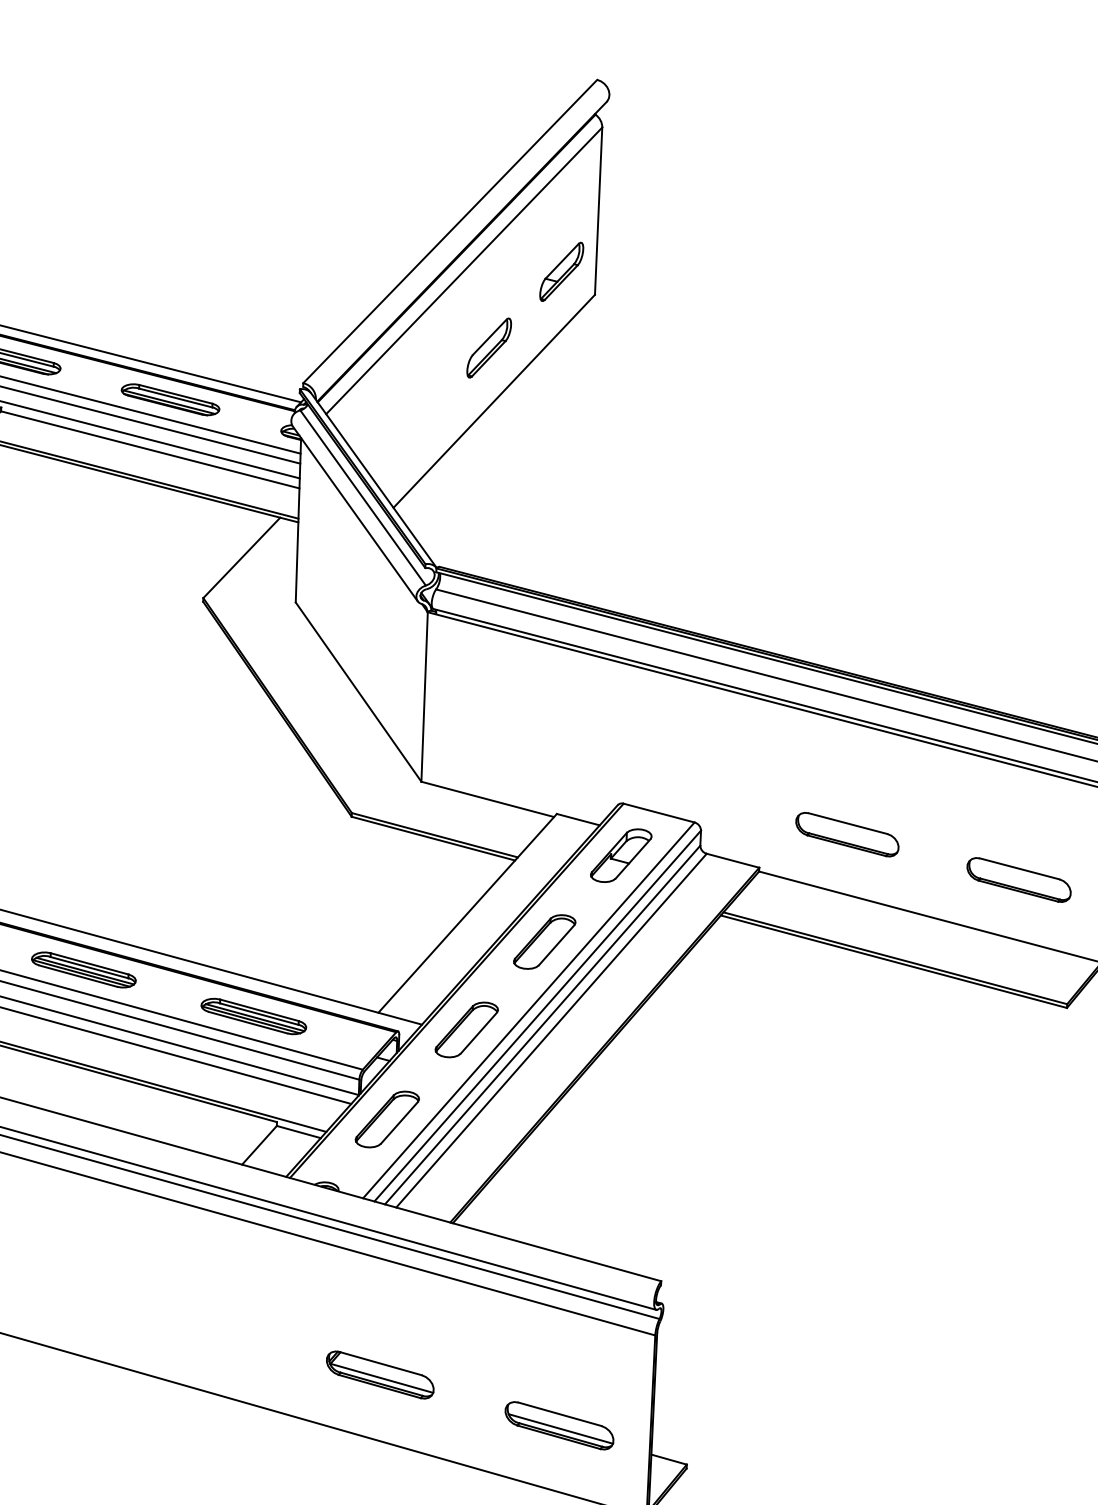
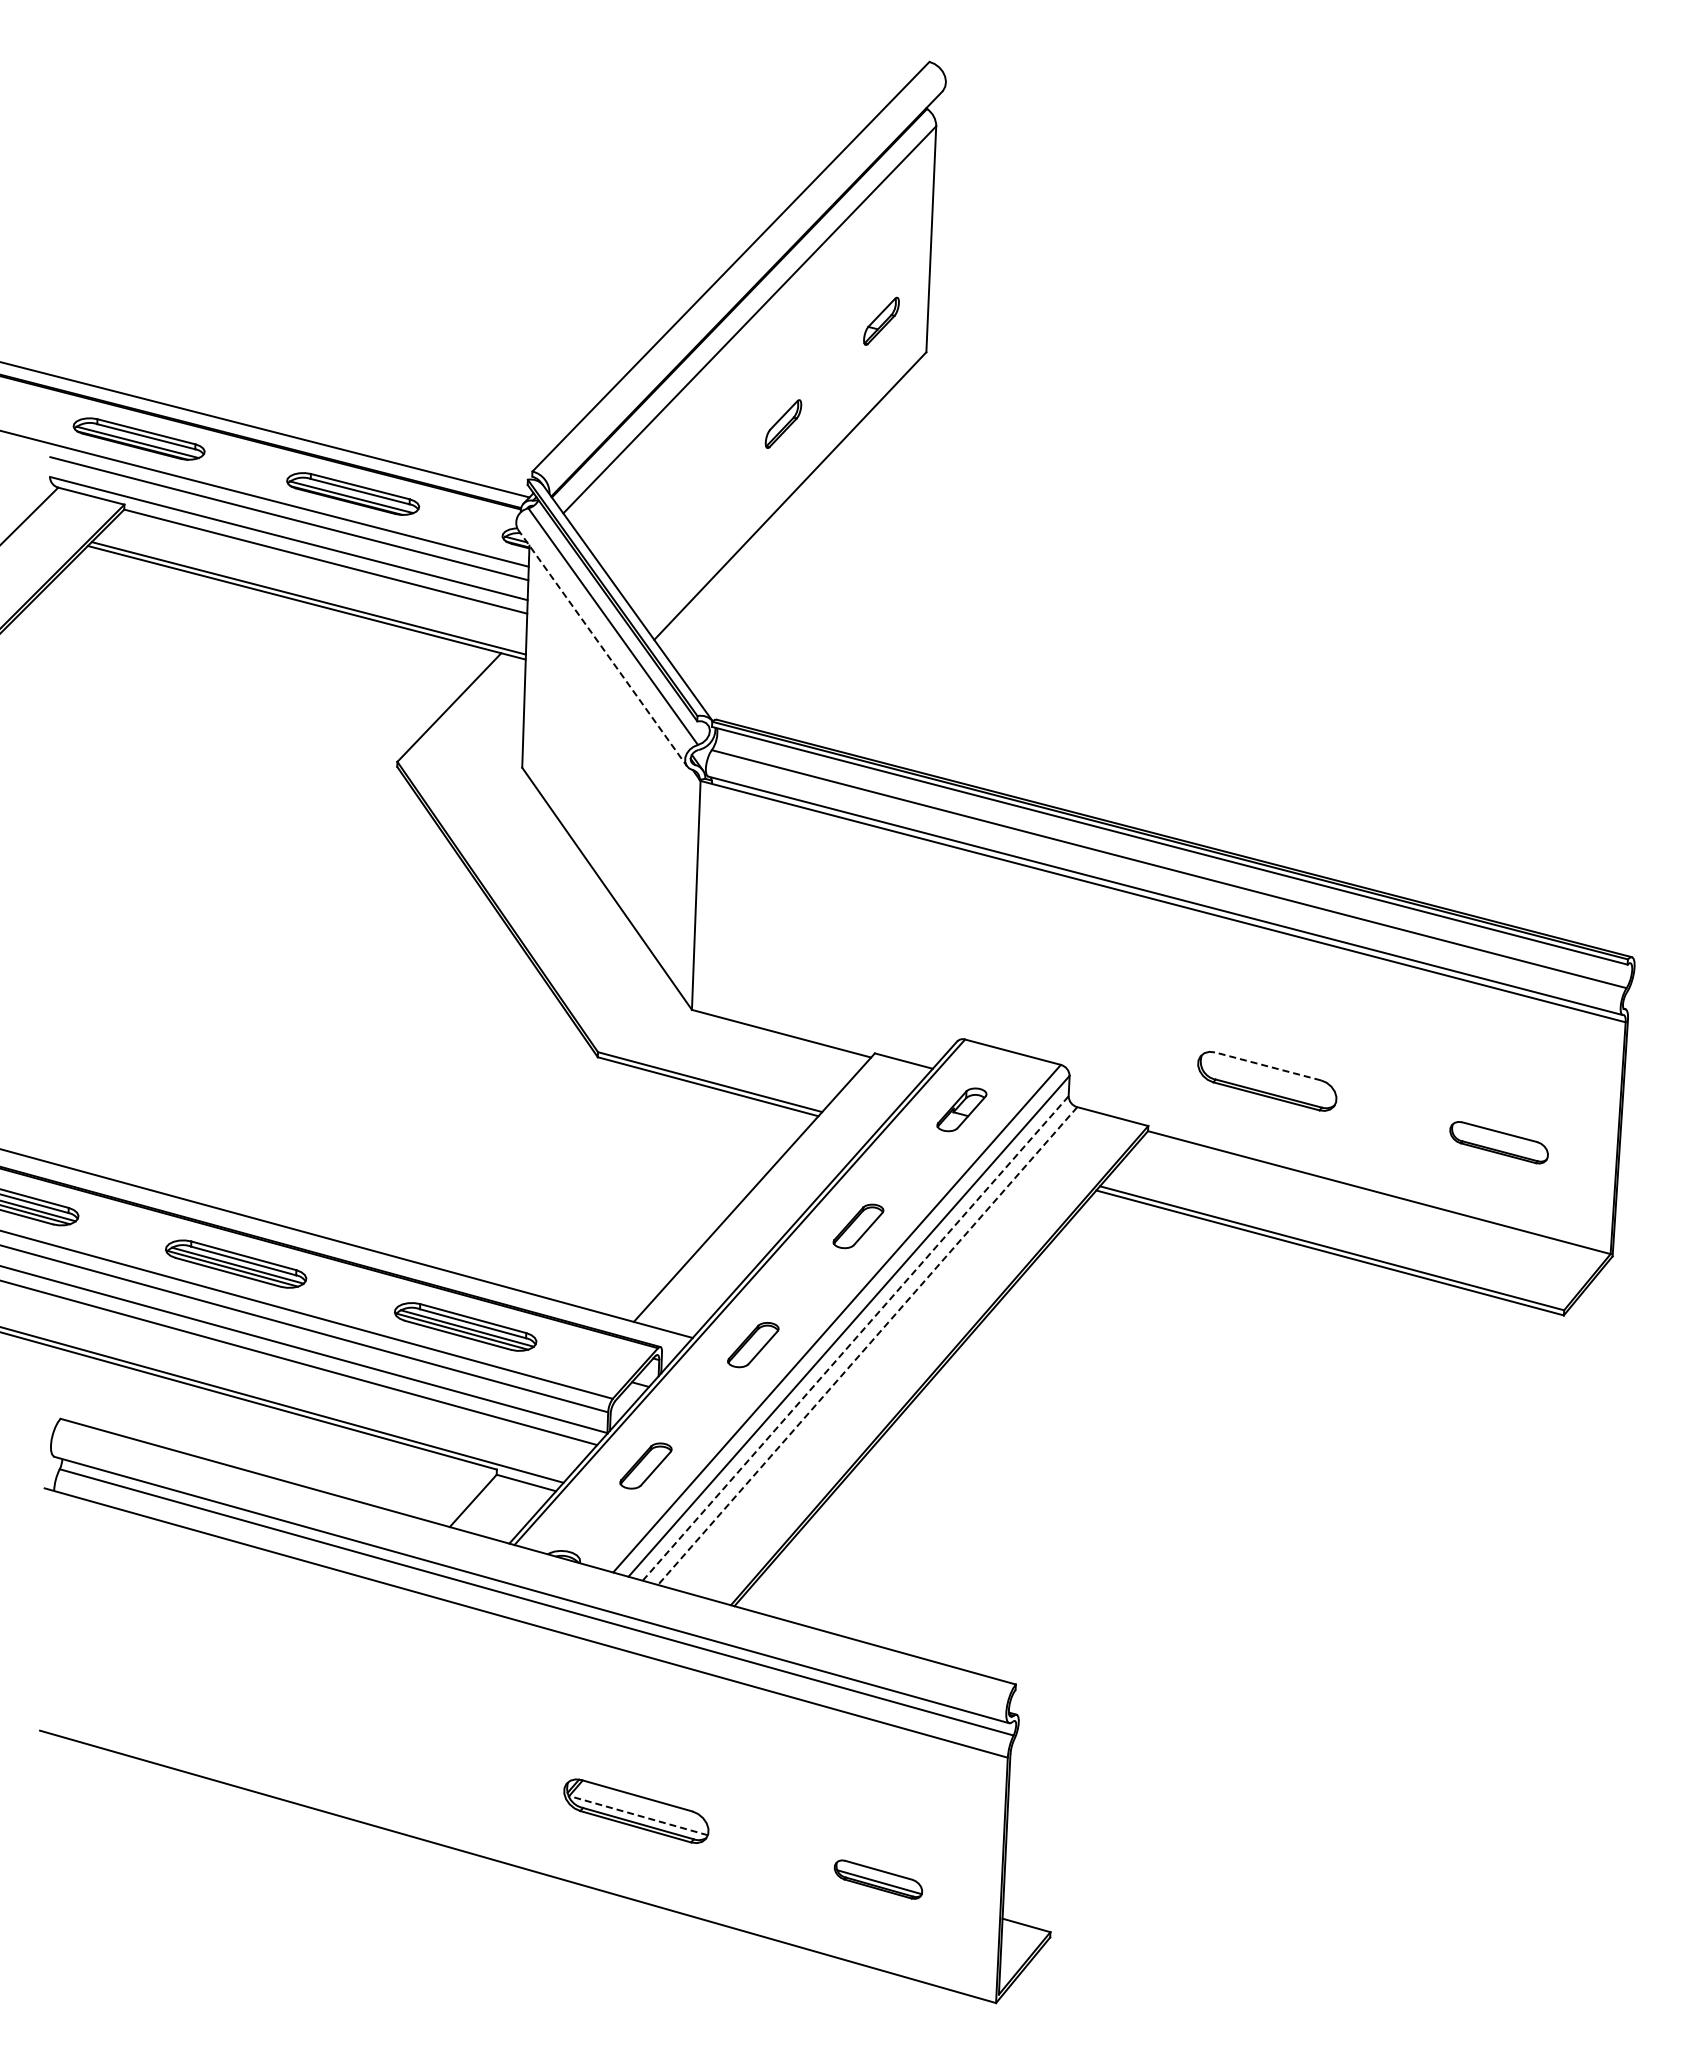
part: (561, 272) -> (881, 321), size x0.6
part: (489, 347) -> (783, 423), size x0.6
line: (355, 513) -> (602, 647), solid -> dashed
line: (848, 823) -> (1268, 1066), solid -> dashed
part: (620, 855) -> (961, 1109), size x0.6
part: (1018, 879) -> (1498, 1142), size x0.7
part: (544, 942) -> (858, 1226), size x0.6
line: (542, 1025) -> (855, 1338), solid -> dashed
part: (466, 1029) -> (753, 1344), size x0.6
line: (551, 1030) -> (867, 1346), solid -> dashed
part: (387, 1119) -> (645, 1465), size x0.6
line: (381, 1378) -> (638, 1815), solid -> dashed
part: (559, 1425) -> (878, 1879), size x0.6

